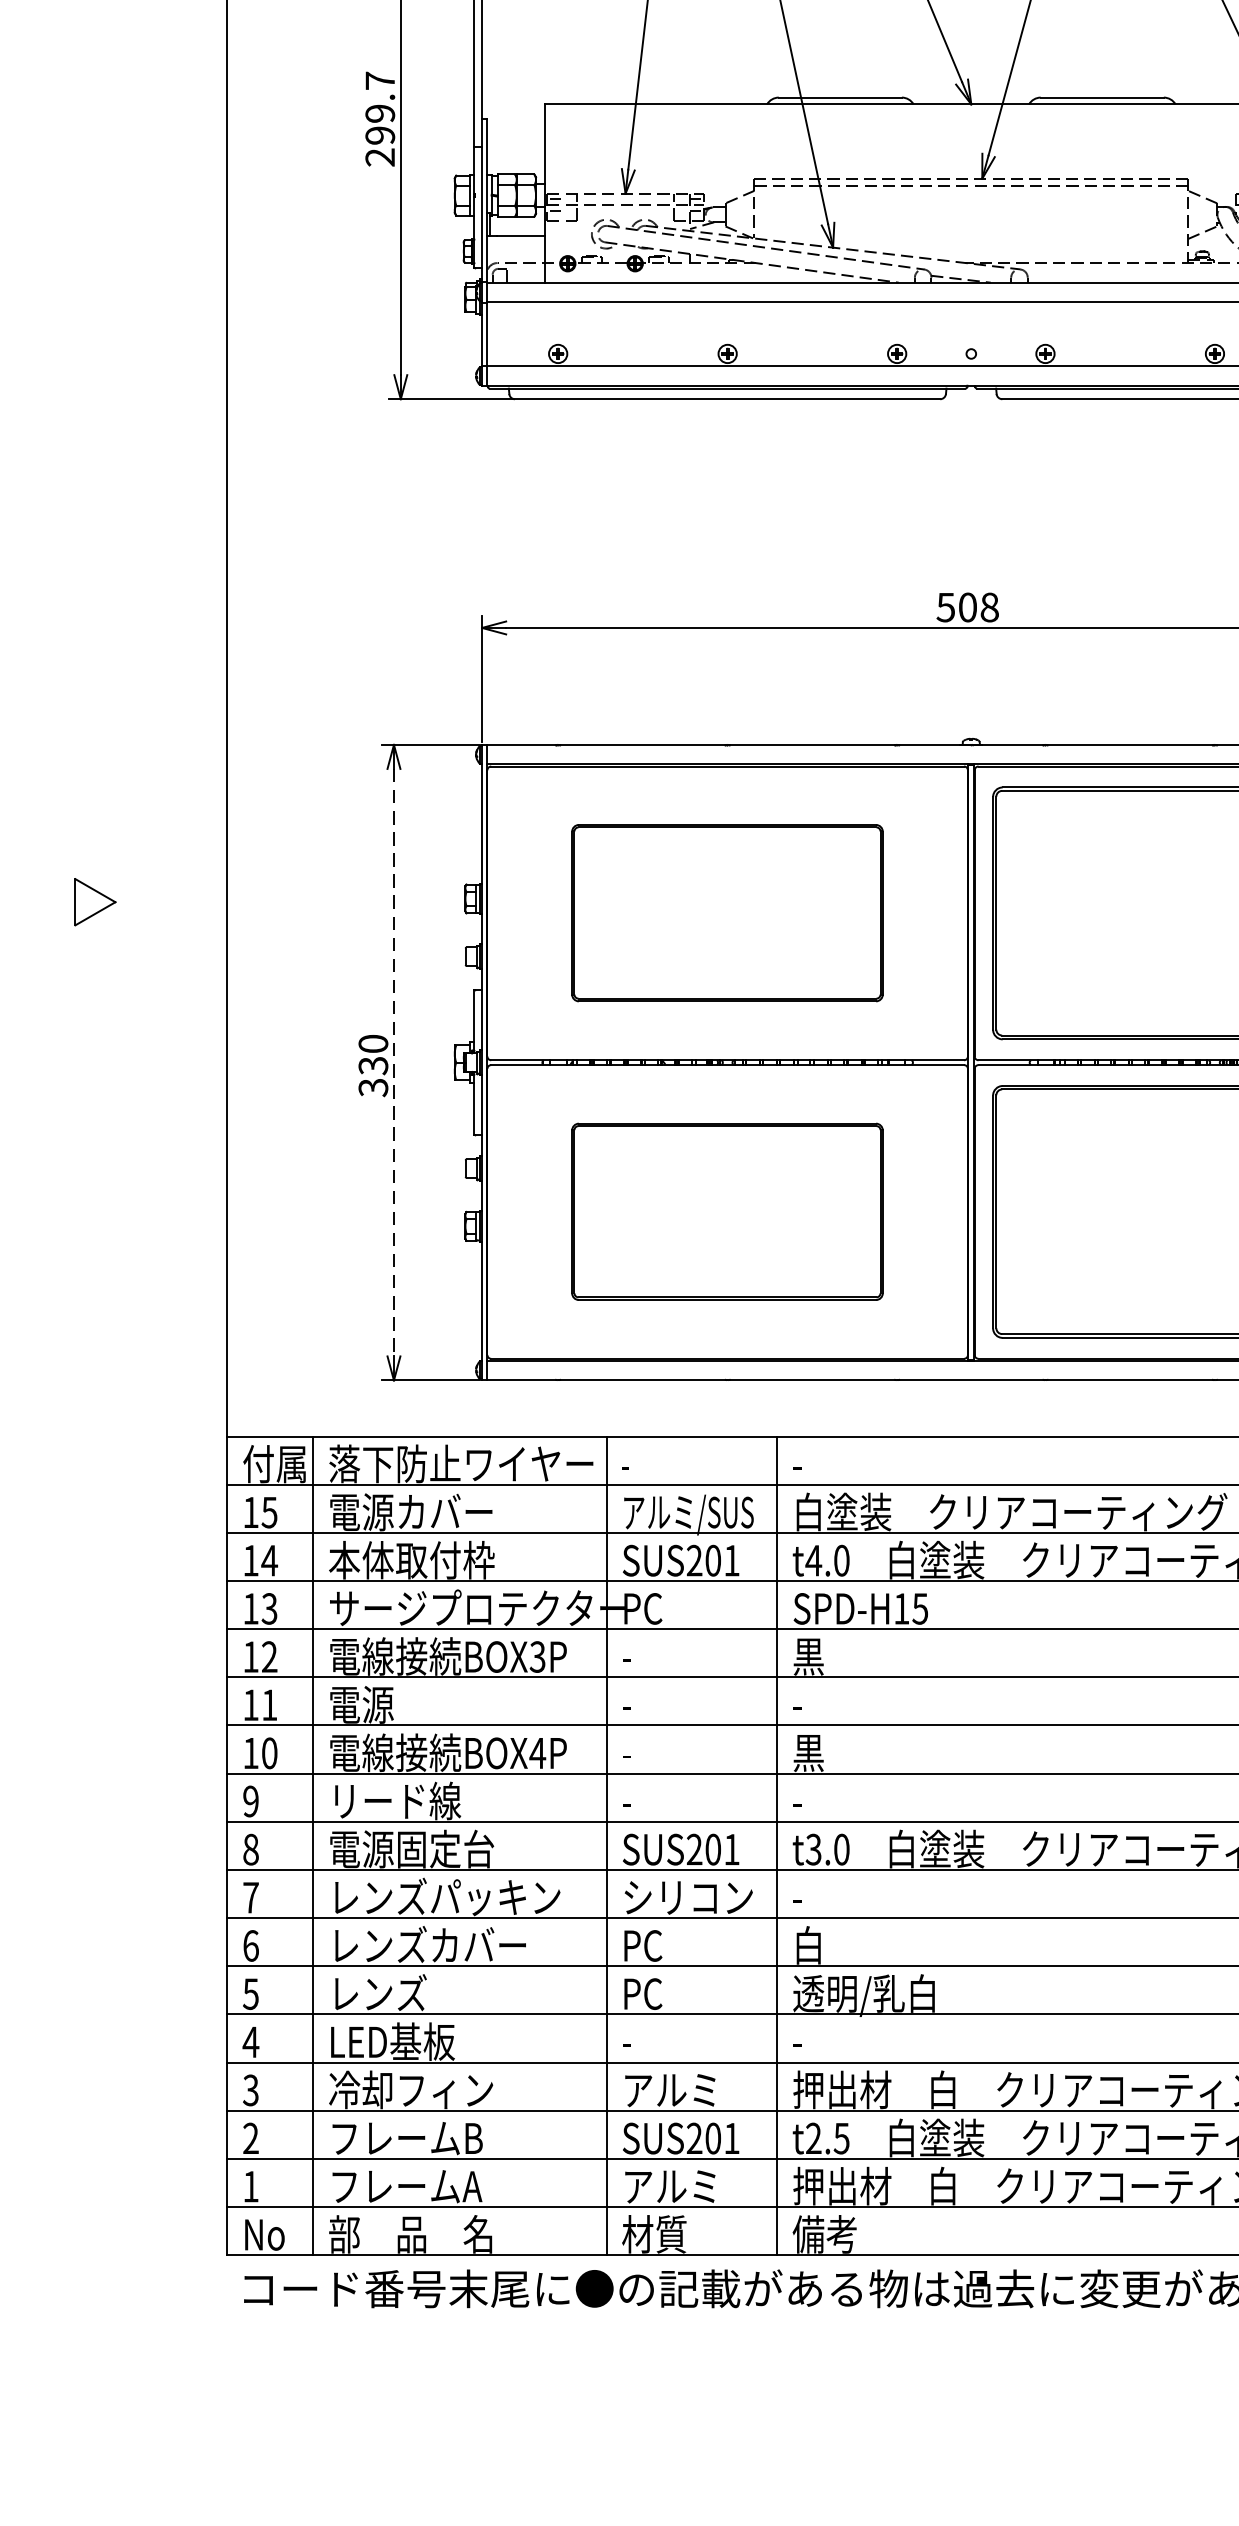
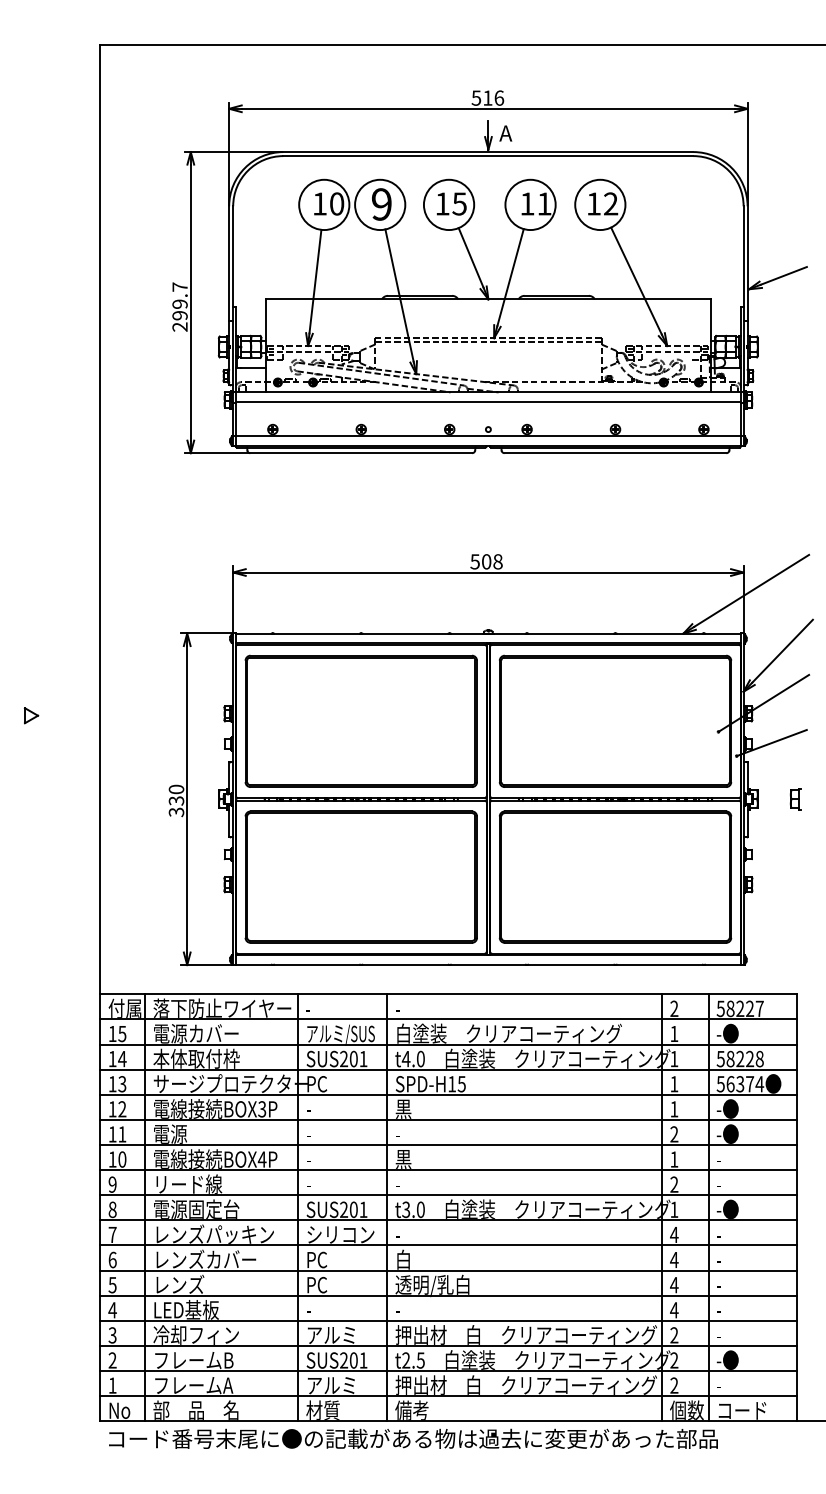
part: (95, 902) -> (31, 715), size x0.62
part: (726, 911) -> (360, 720), size x1.43
line: (394, 1063) -> (187, 799), dashed -> solid
part: (726, 1210) -> (360, 876), size x1.43

